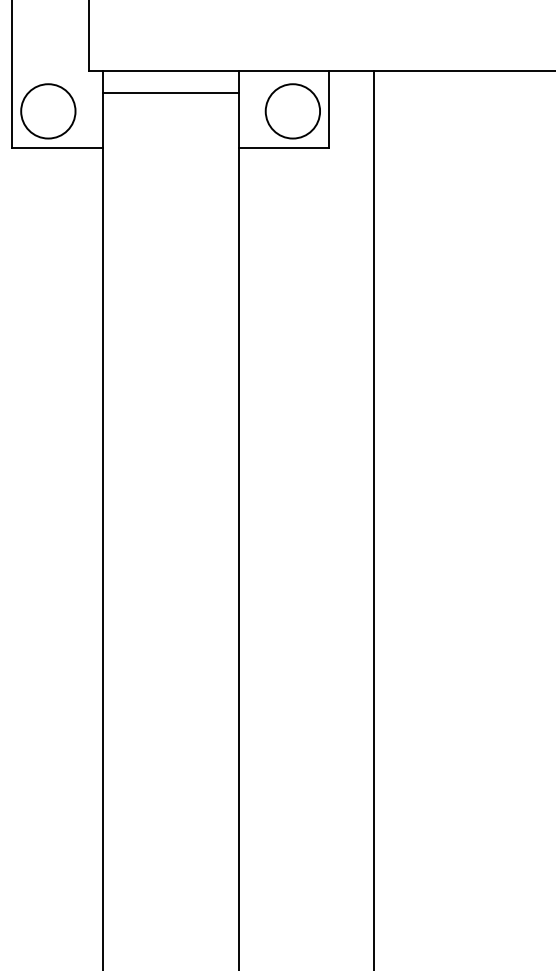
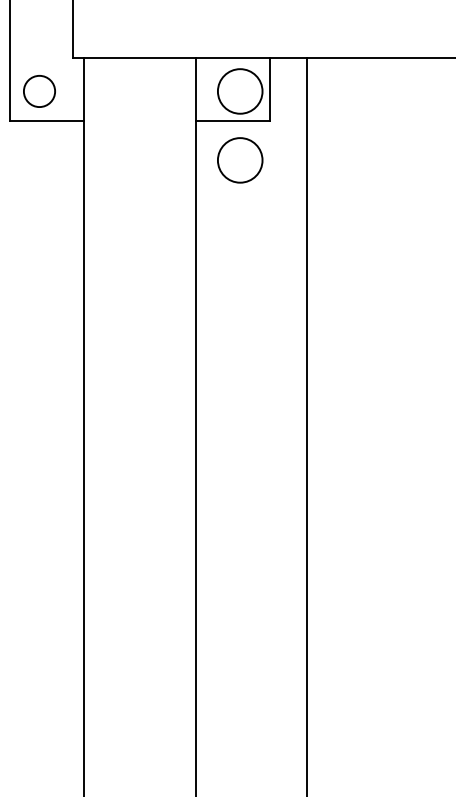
line: (170, 93) -> (139, 76), removed
circle: (48, 111) -> (39, 91), size x0.7
circle: (292, 195) -> (239, 160), added

